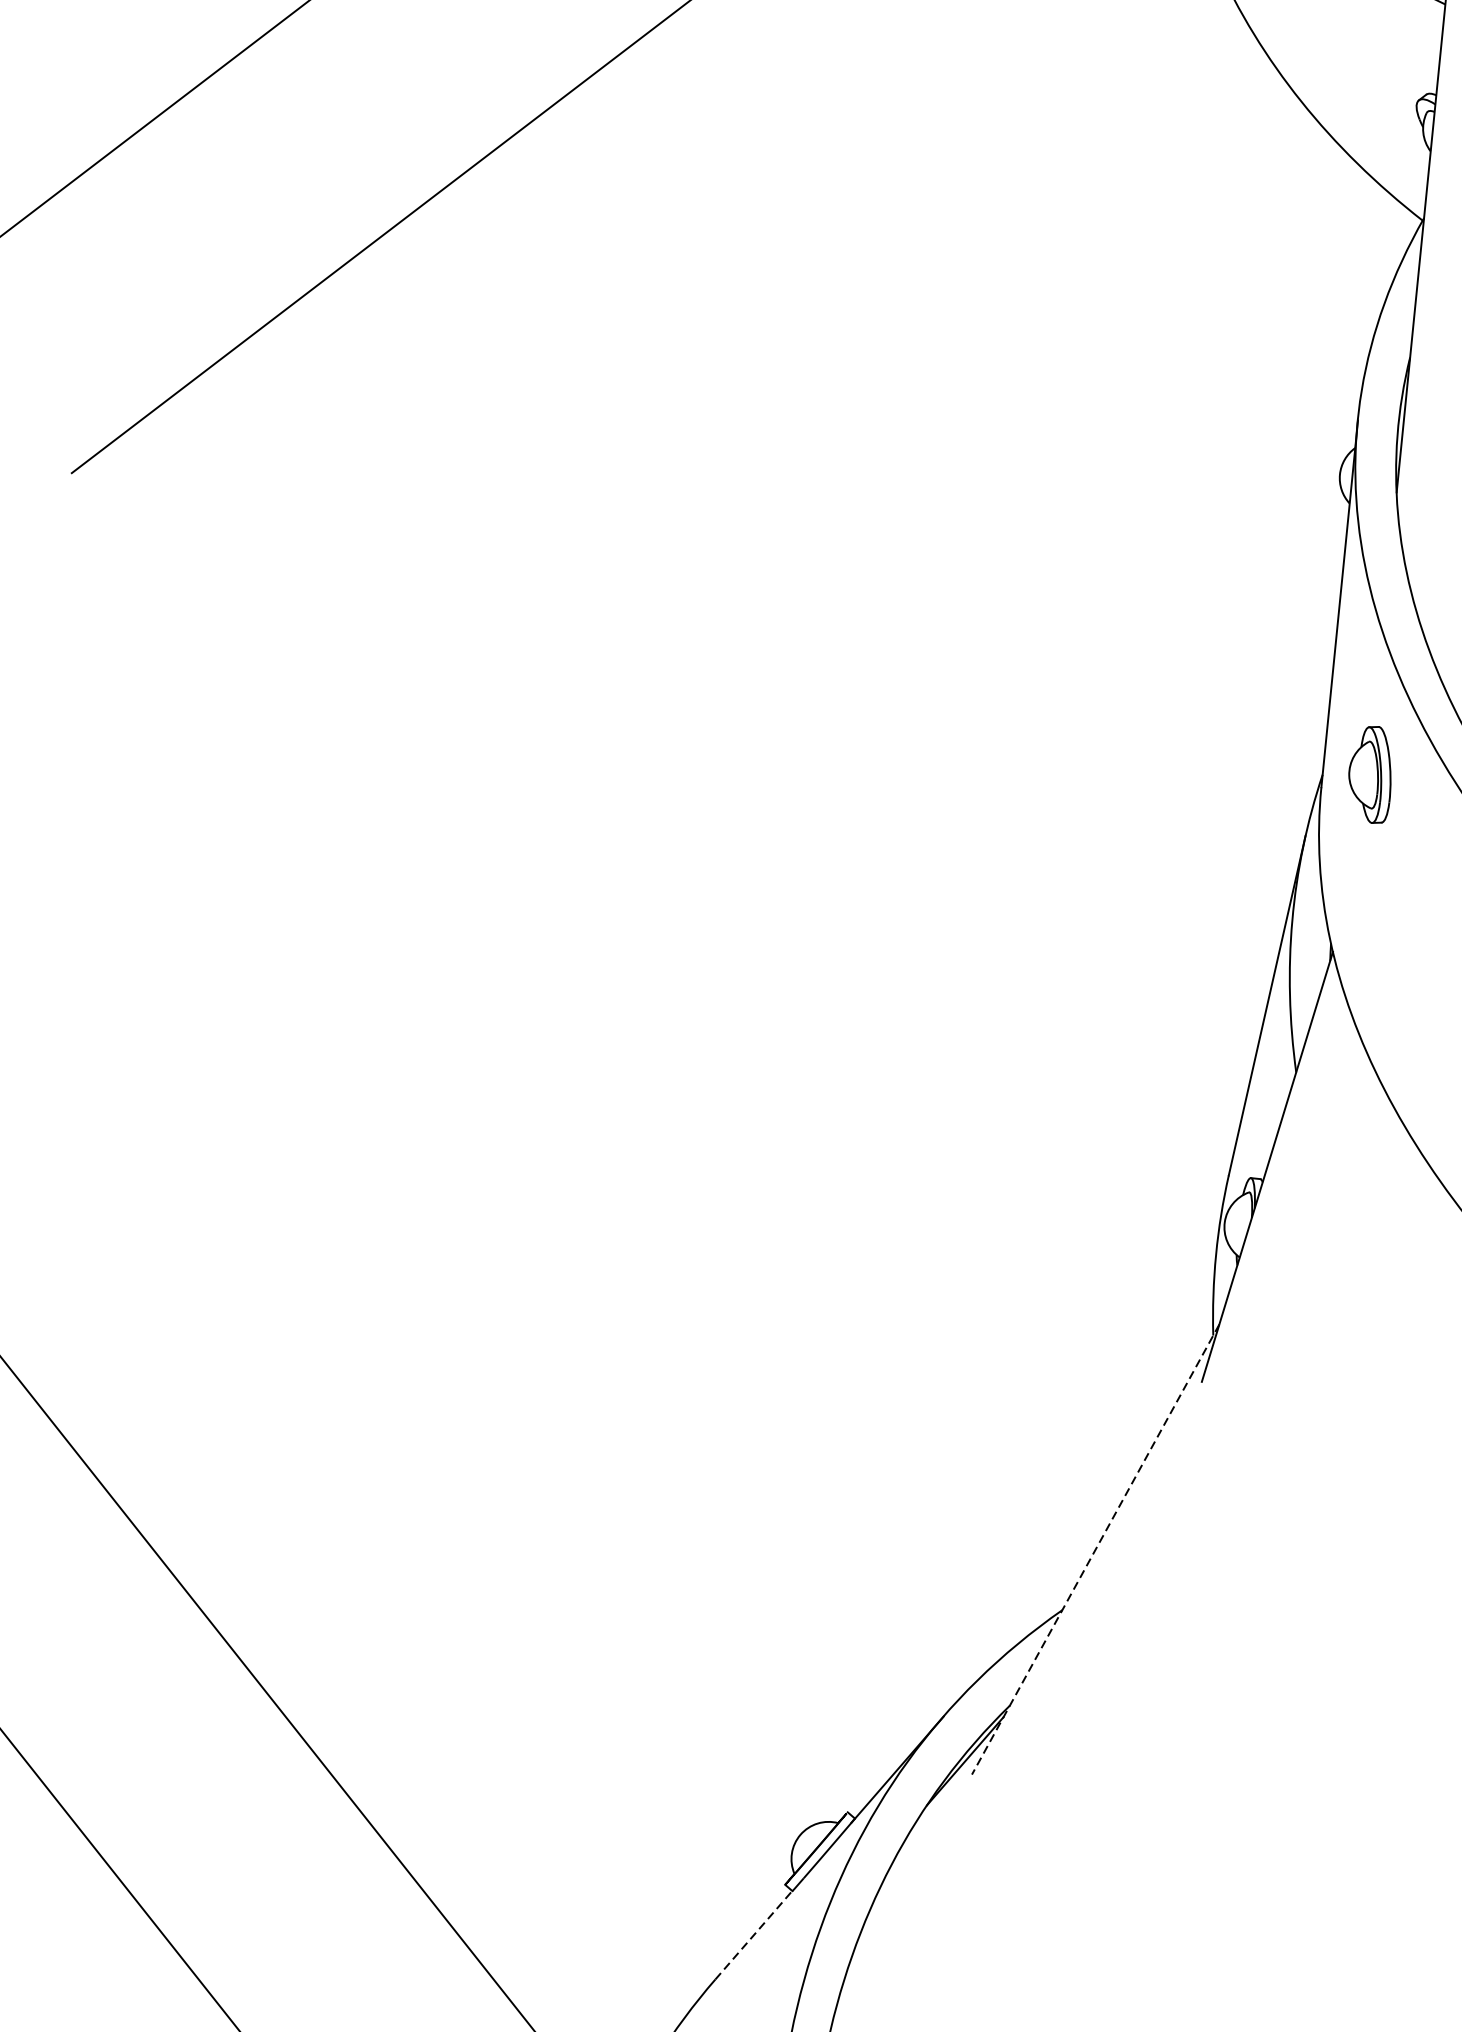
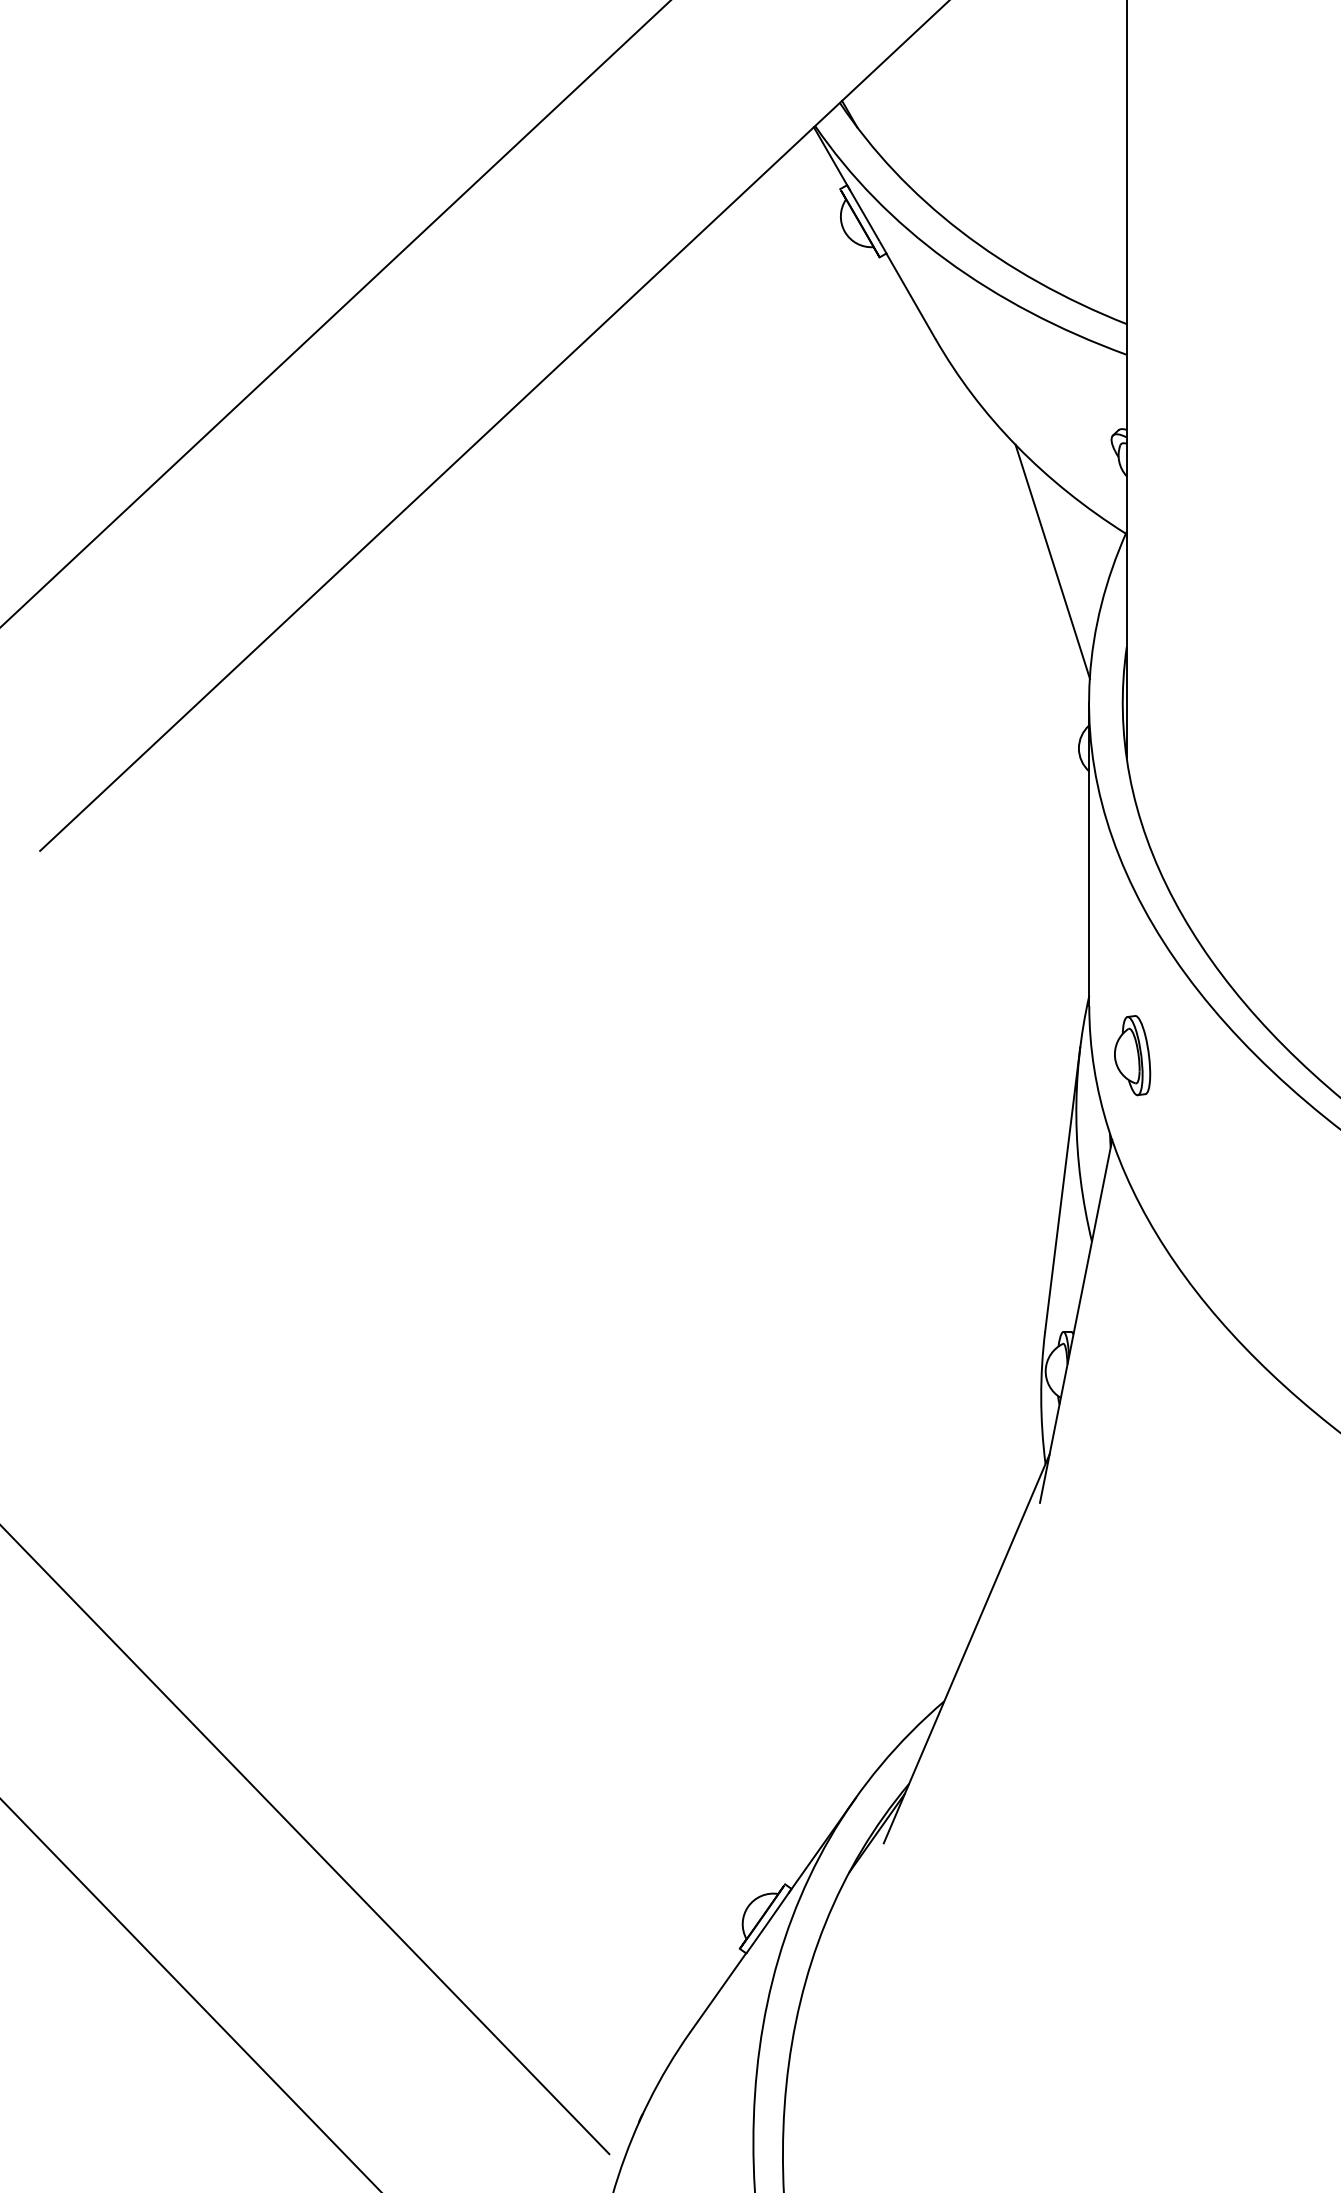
line: (1330, 245) -> (1052, 561), added
part: (1370, 774) -> (1132, 1055), moved
line: (1095, 1550) -> (966, 1649), dashed -> solid
line: (754, 1935) -> (718, 1992), dashed -> solid

